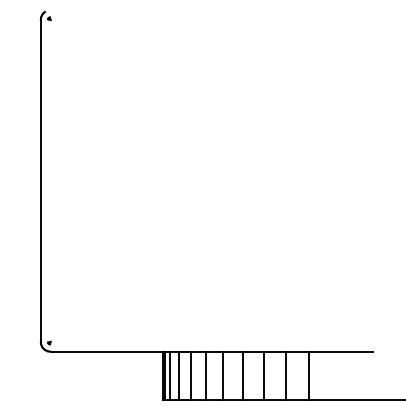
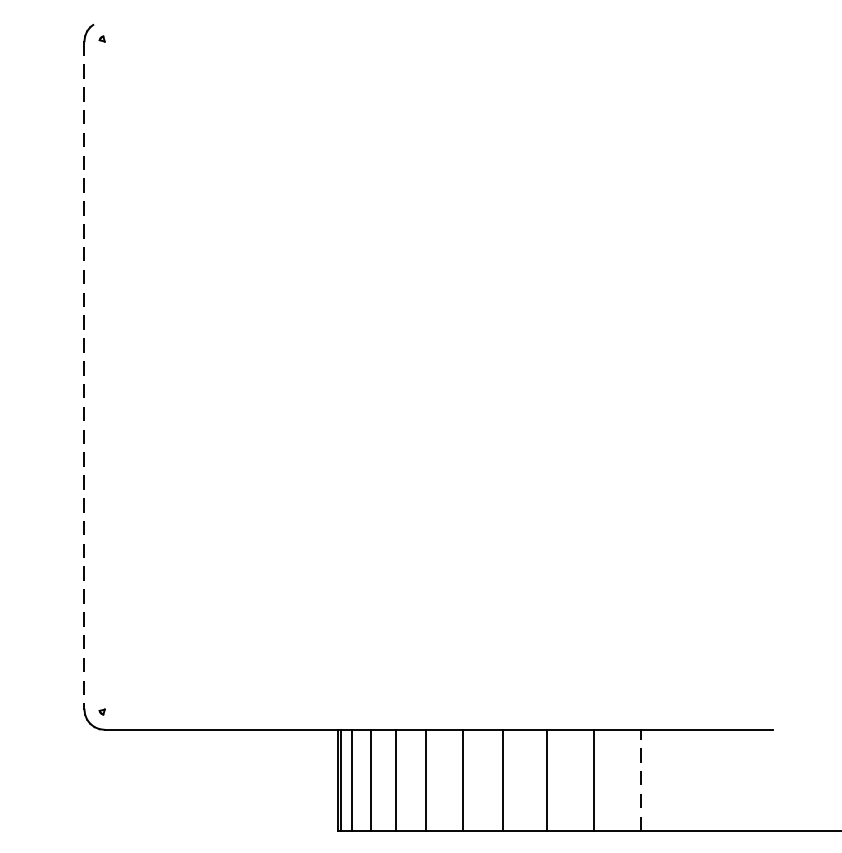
line: (40, 180) -> (83, 374), solid -> dashed
line: (309, 375) -> (641, 779), solid -> dashed

